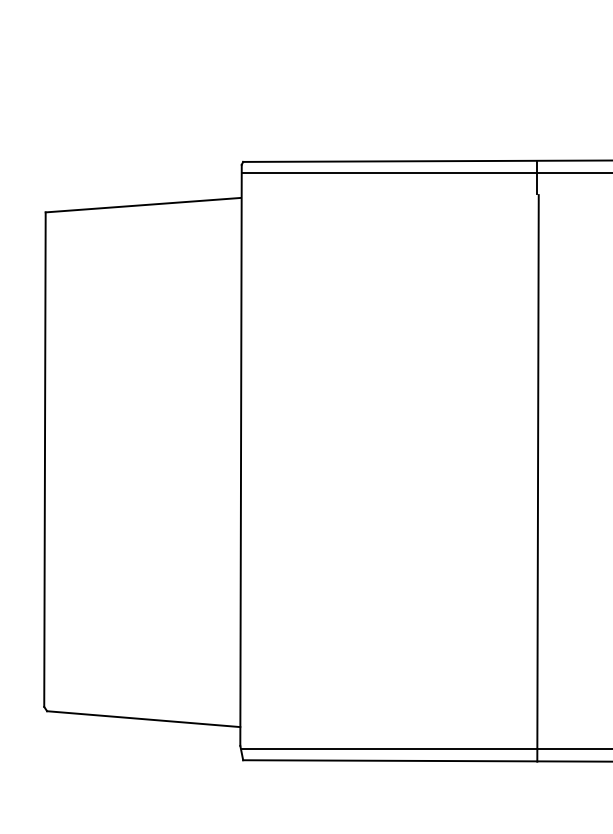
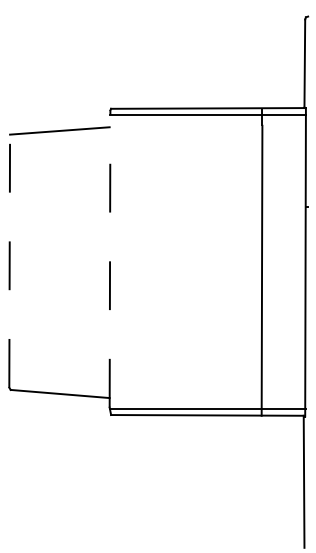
line: (241, 454) -> (110, 258), solid -> dashed
line: (44, 460) -> (9, 261), solid -> dashed

